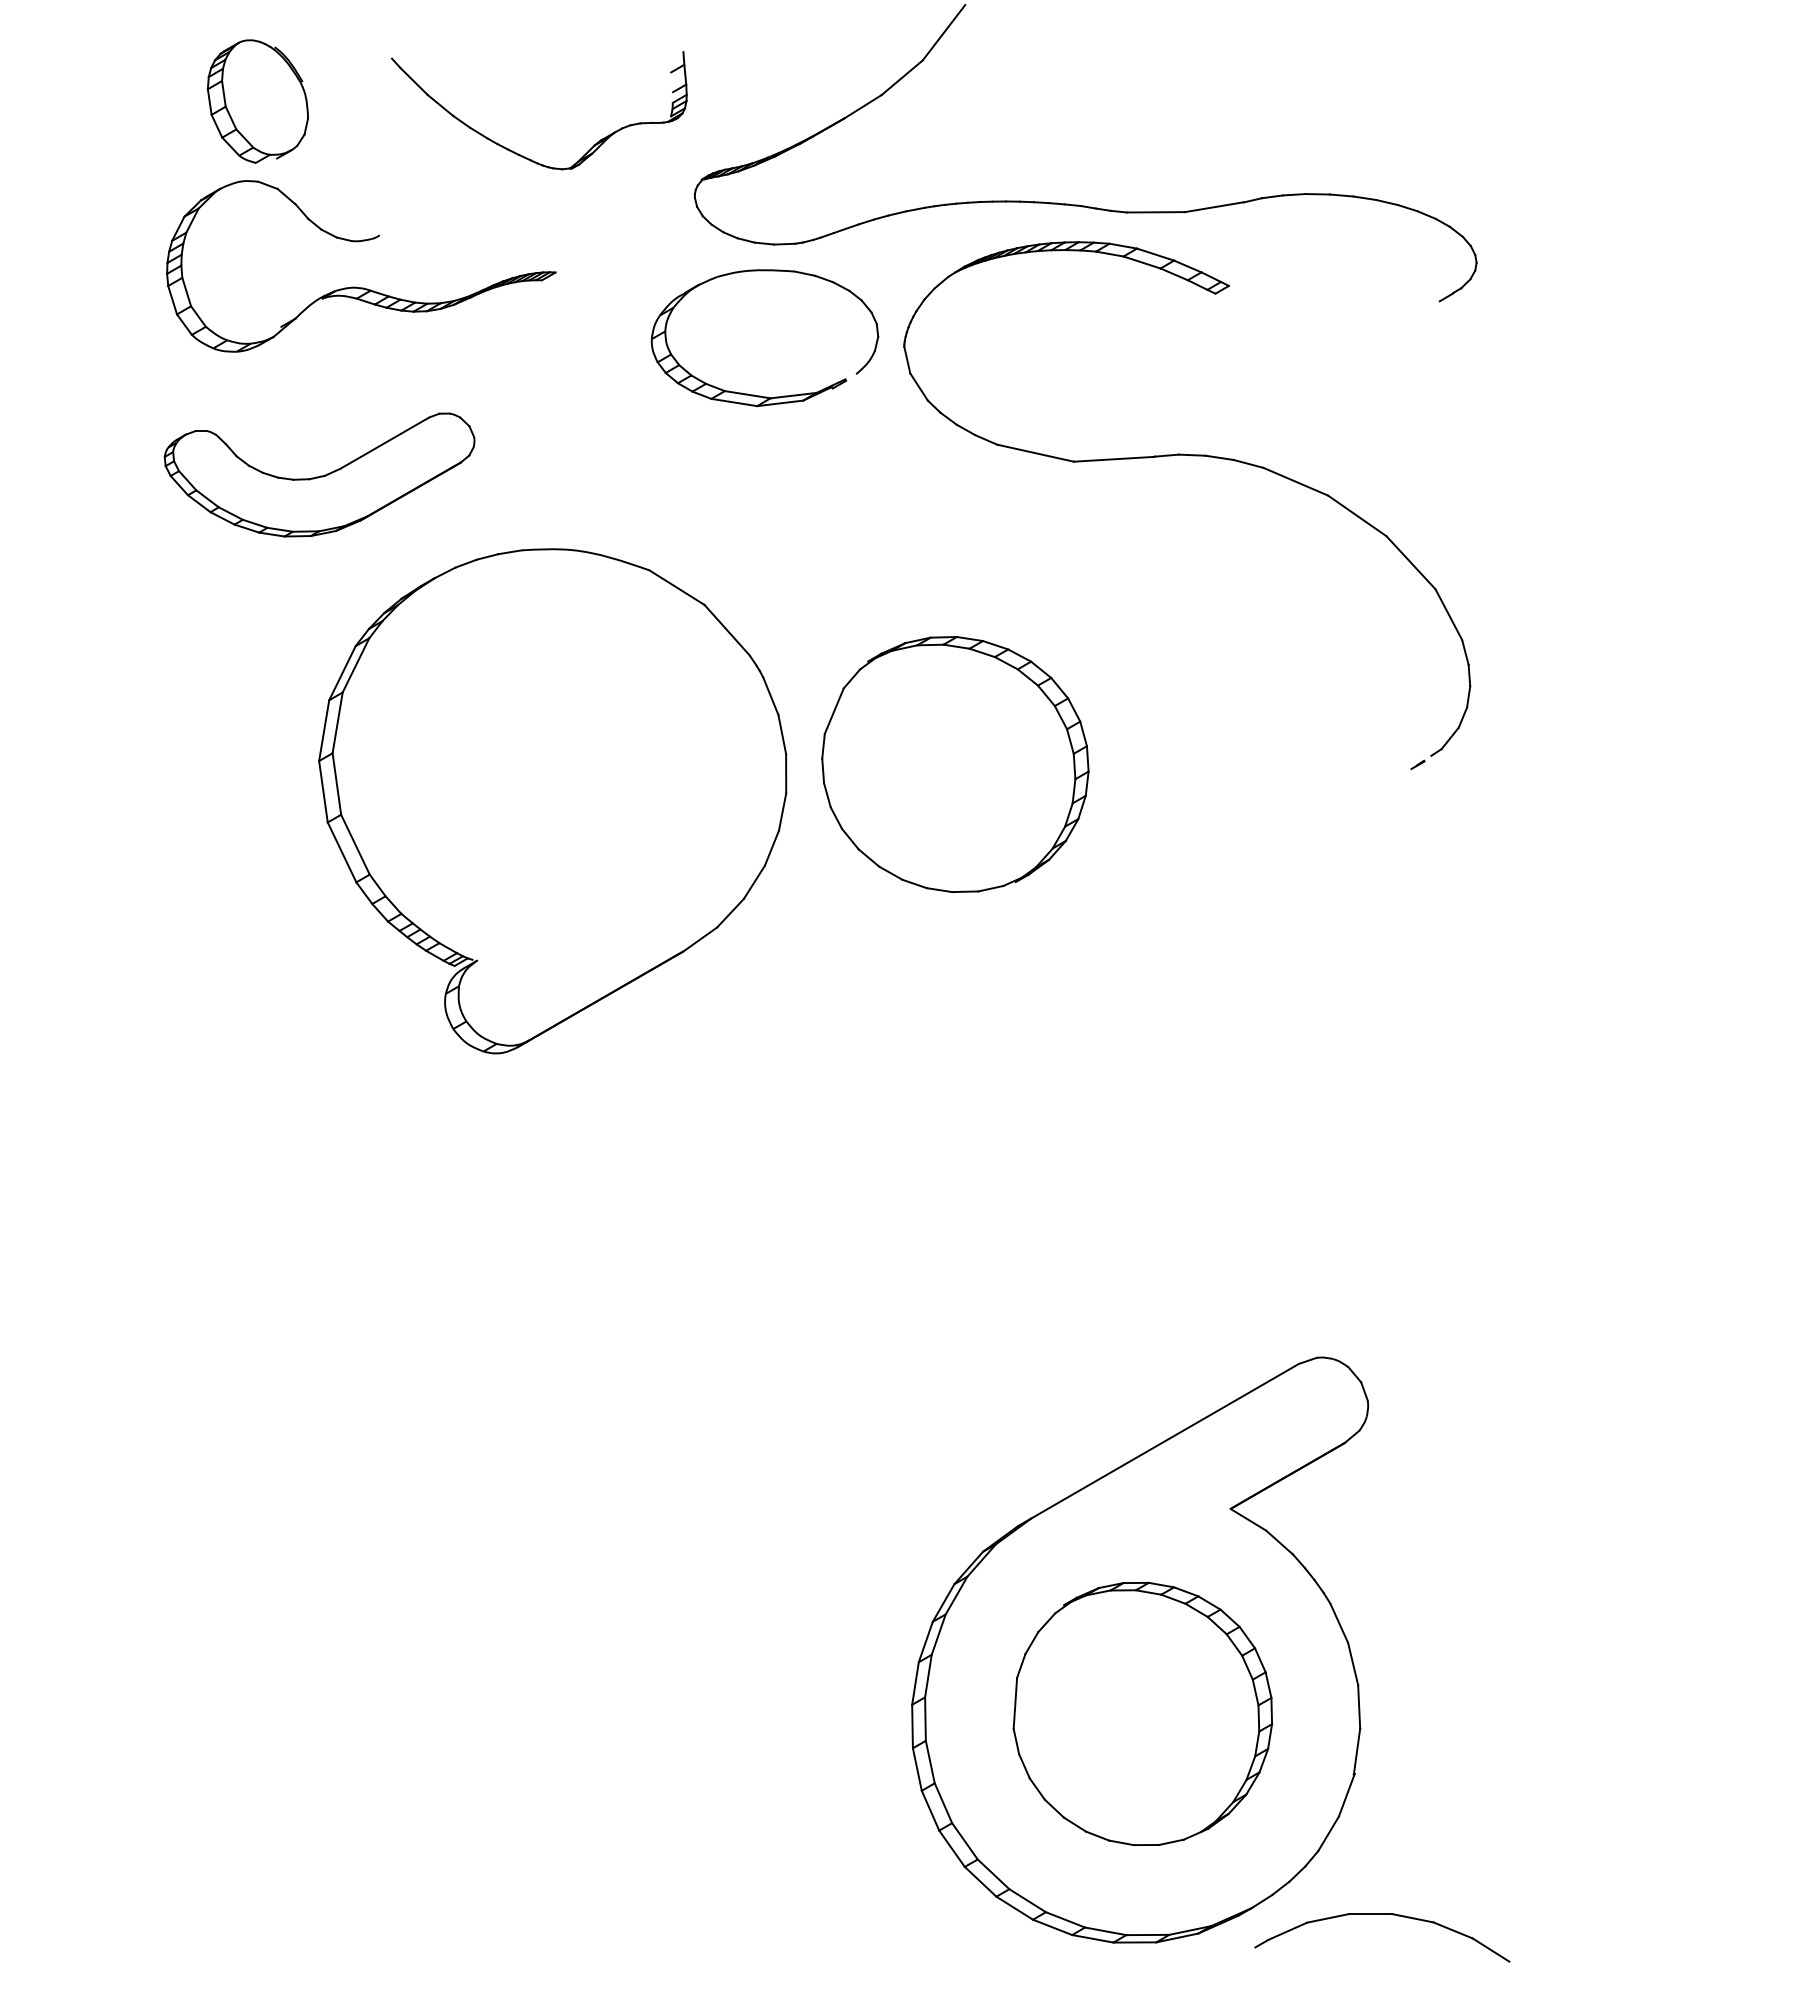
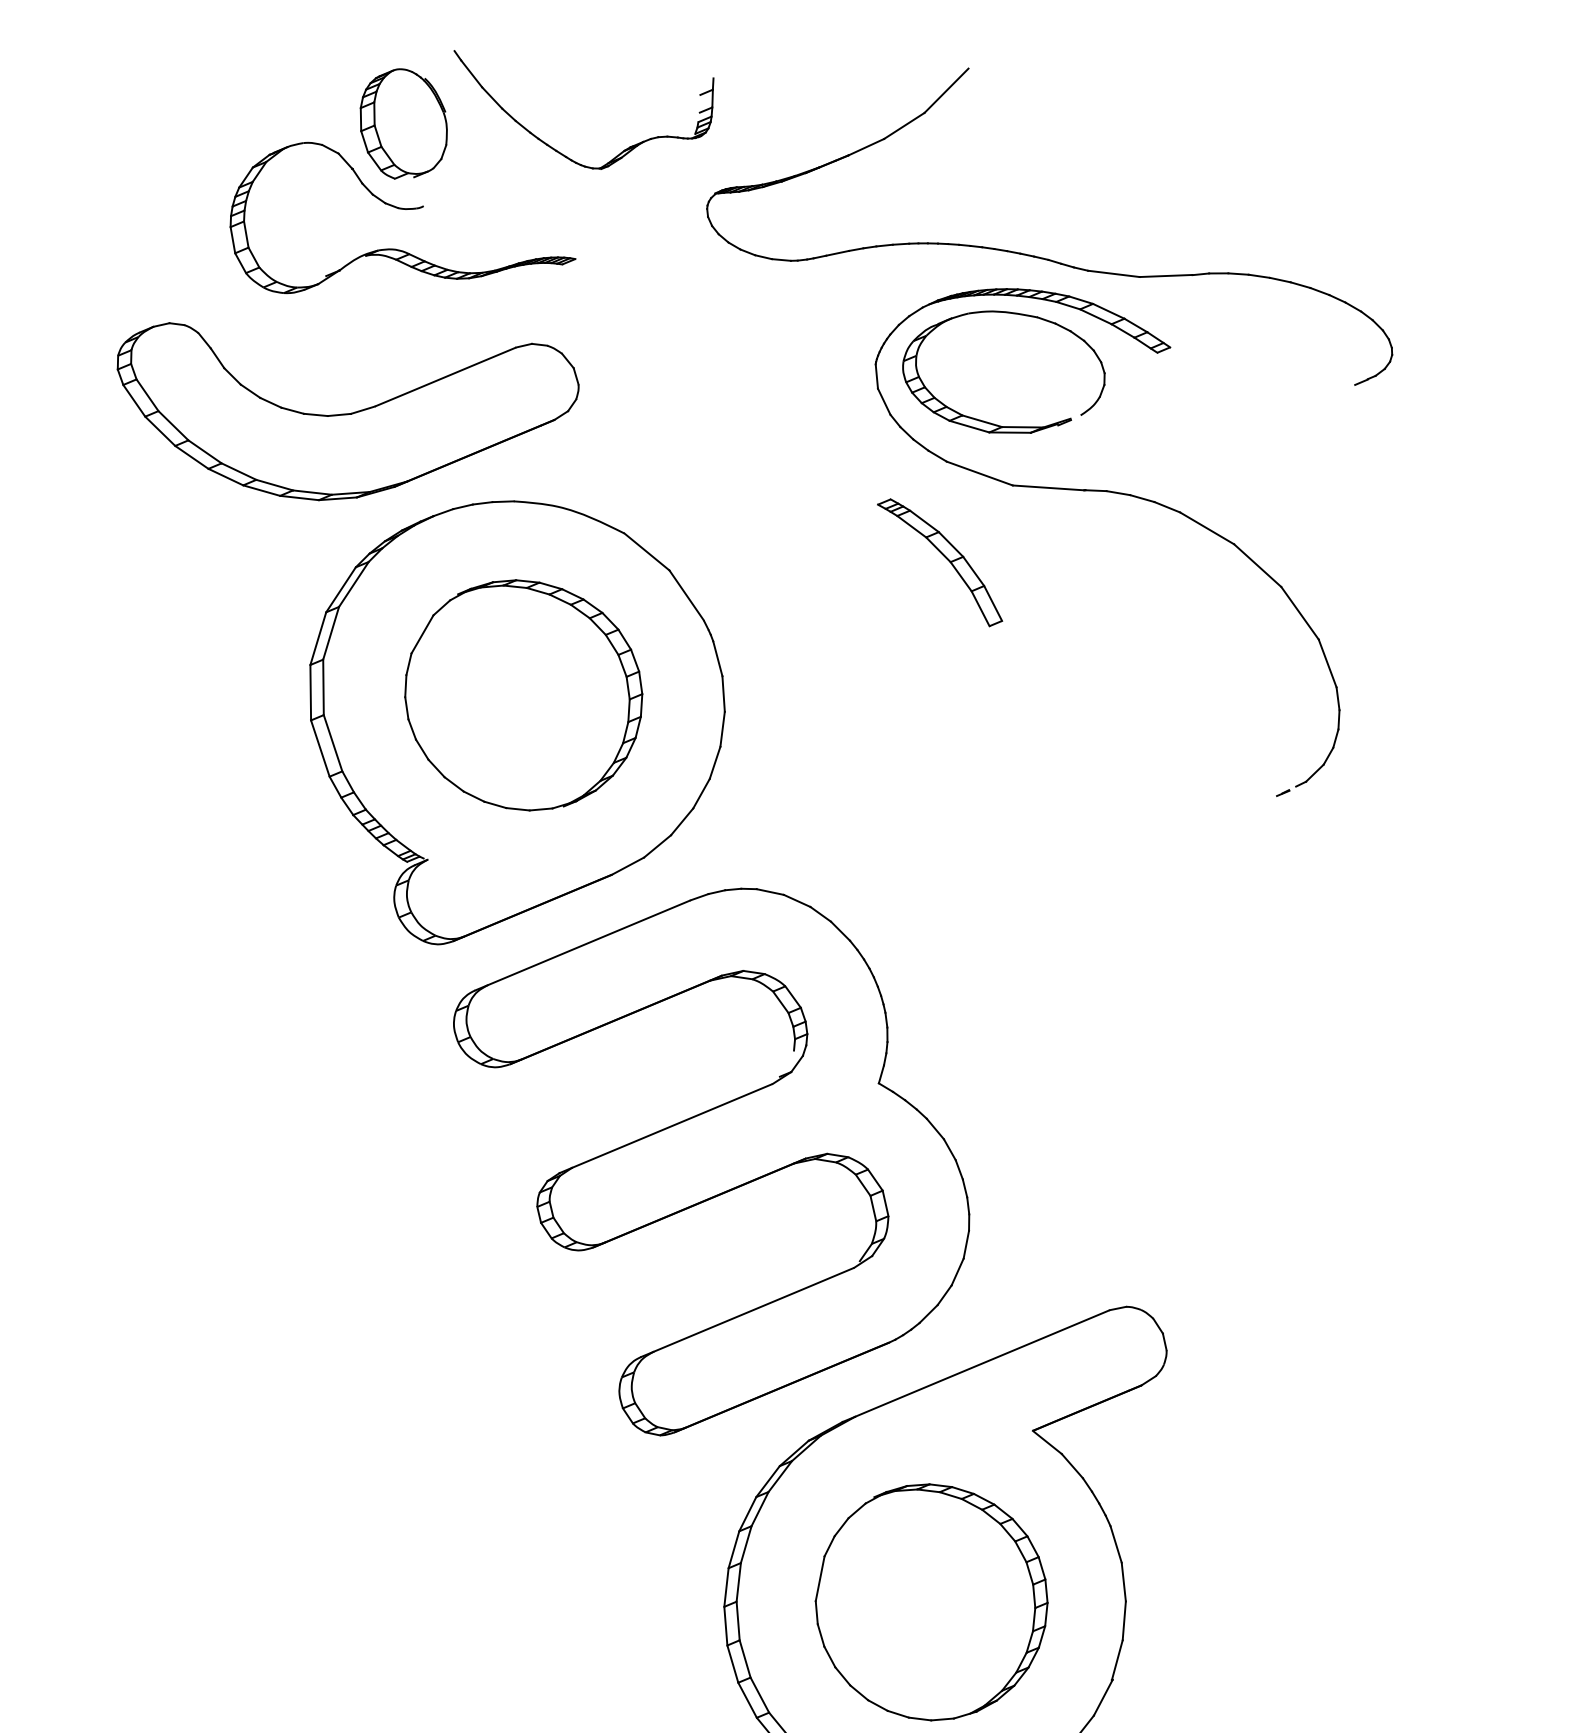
part: (257, 101) -> (403, 124), moved
part: (754, 394) -> (988, 421), moved
part: (319, 474) -> (343, 411), size x1.67
part: (1008, 551) -> (944, 557), added
part: (955, 764) -> (523, 695), moved
part: (830, 1256) -> (707, 1161), added

